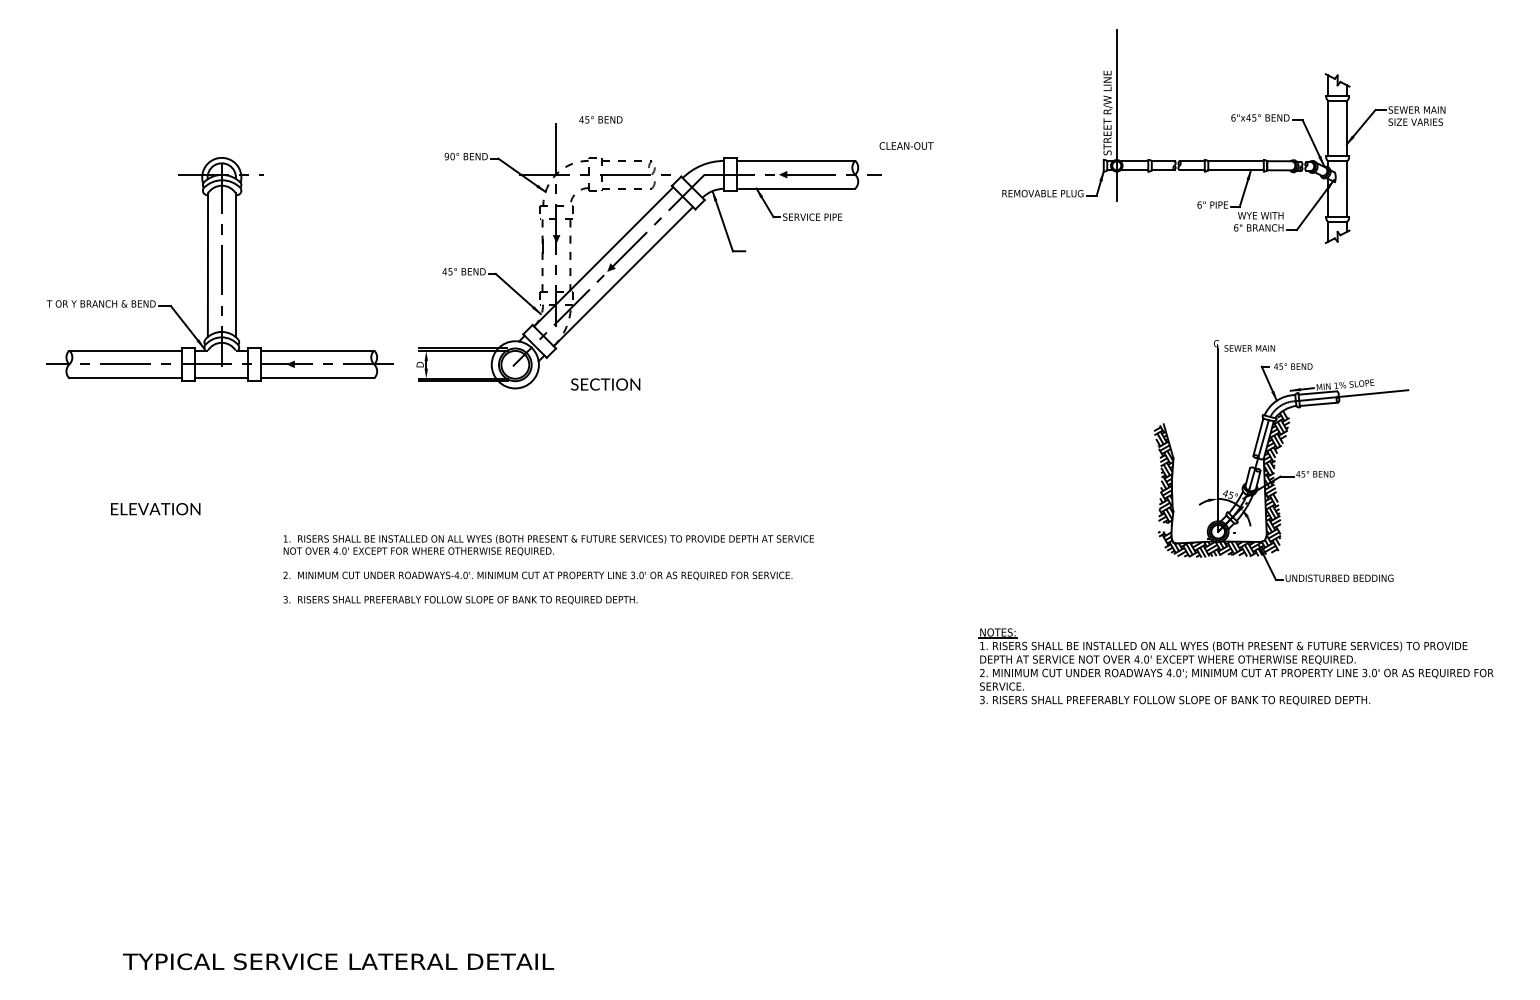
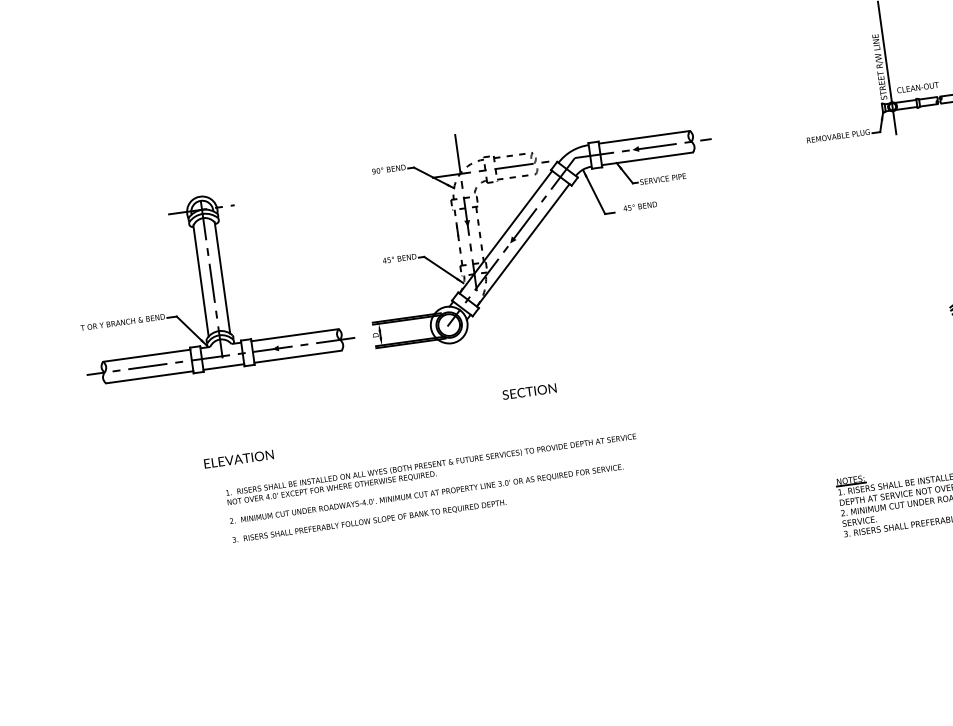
text: (600, 119) -> (639, 206), moved
text: (906, 145) -> (917, 87), moved
text: (605, 384) -> (529, 391), moved
text: (155, 509) -> (238, 459), moved
text: (548, 569) -> (434, 488), moved

